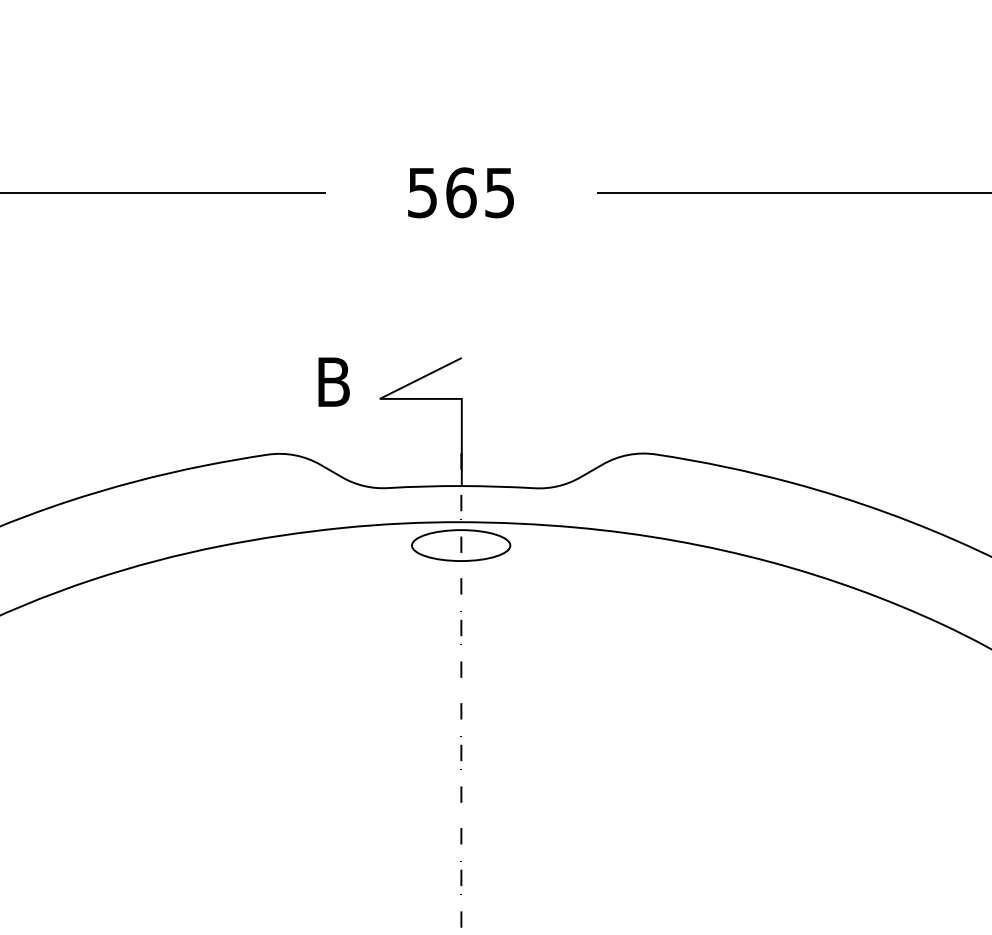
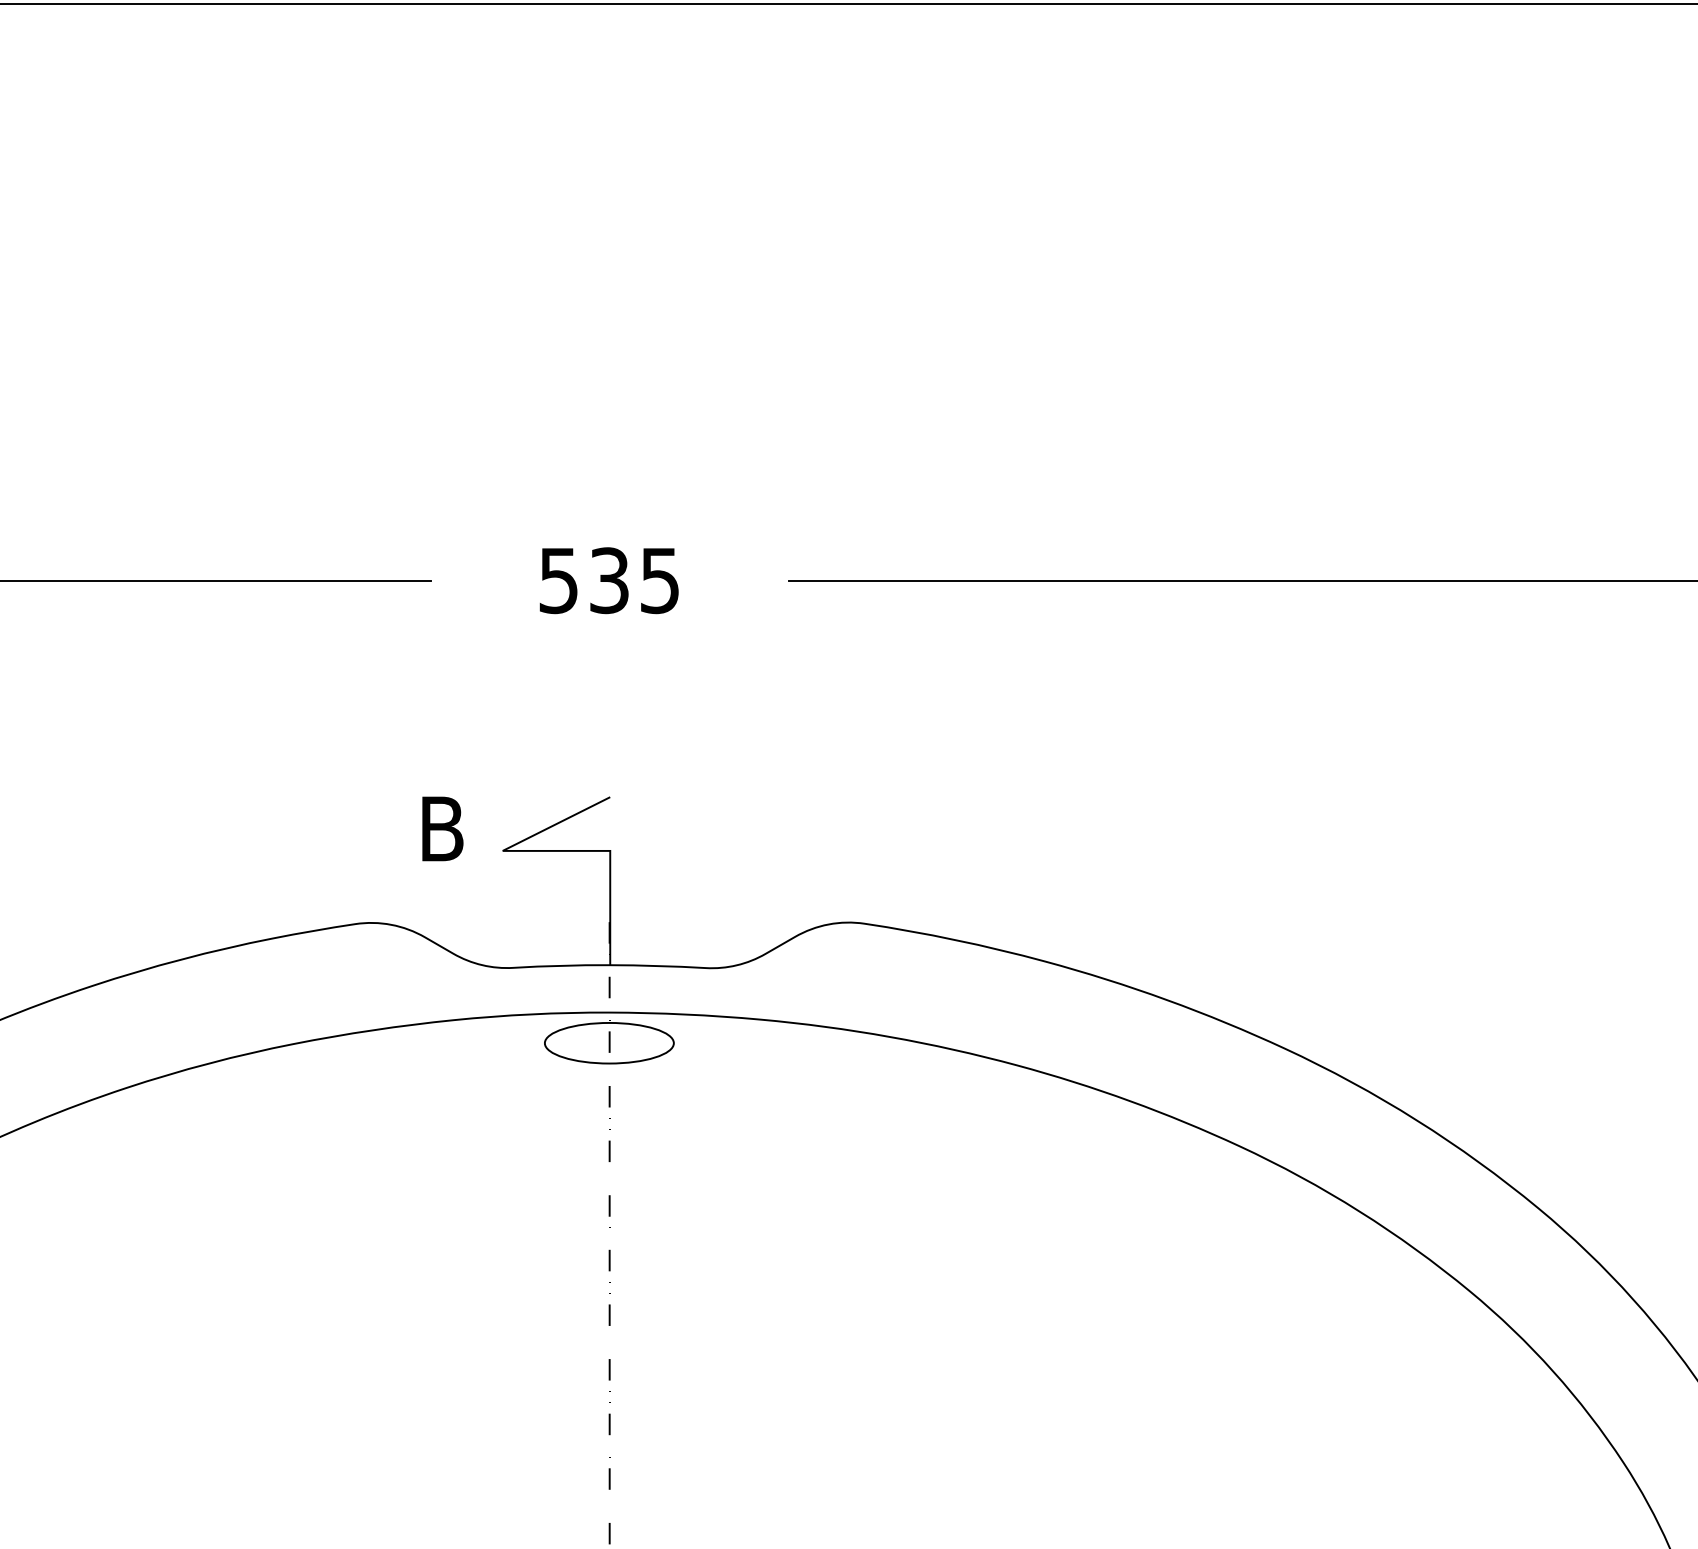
text: (461, 192) -> (609, 580), 565 -> 535

